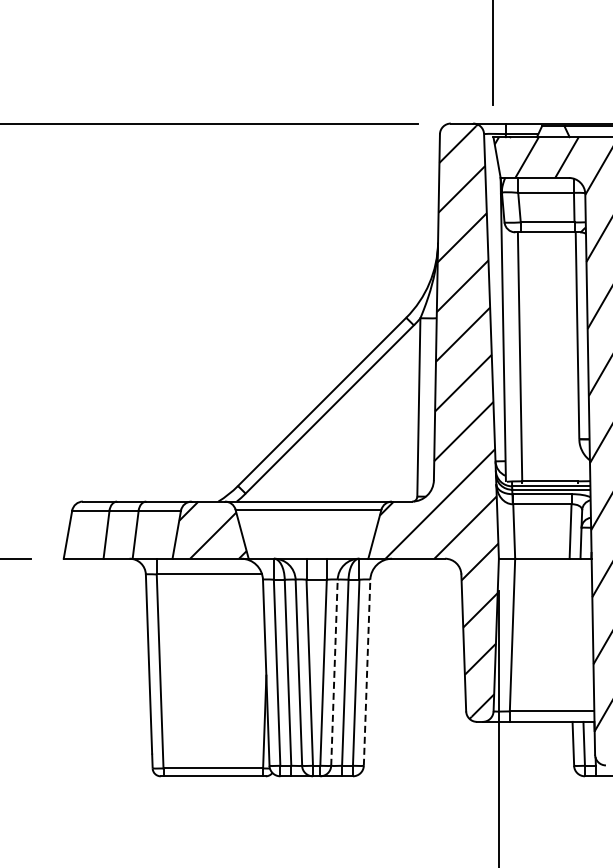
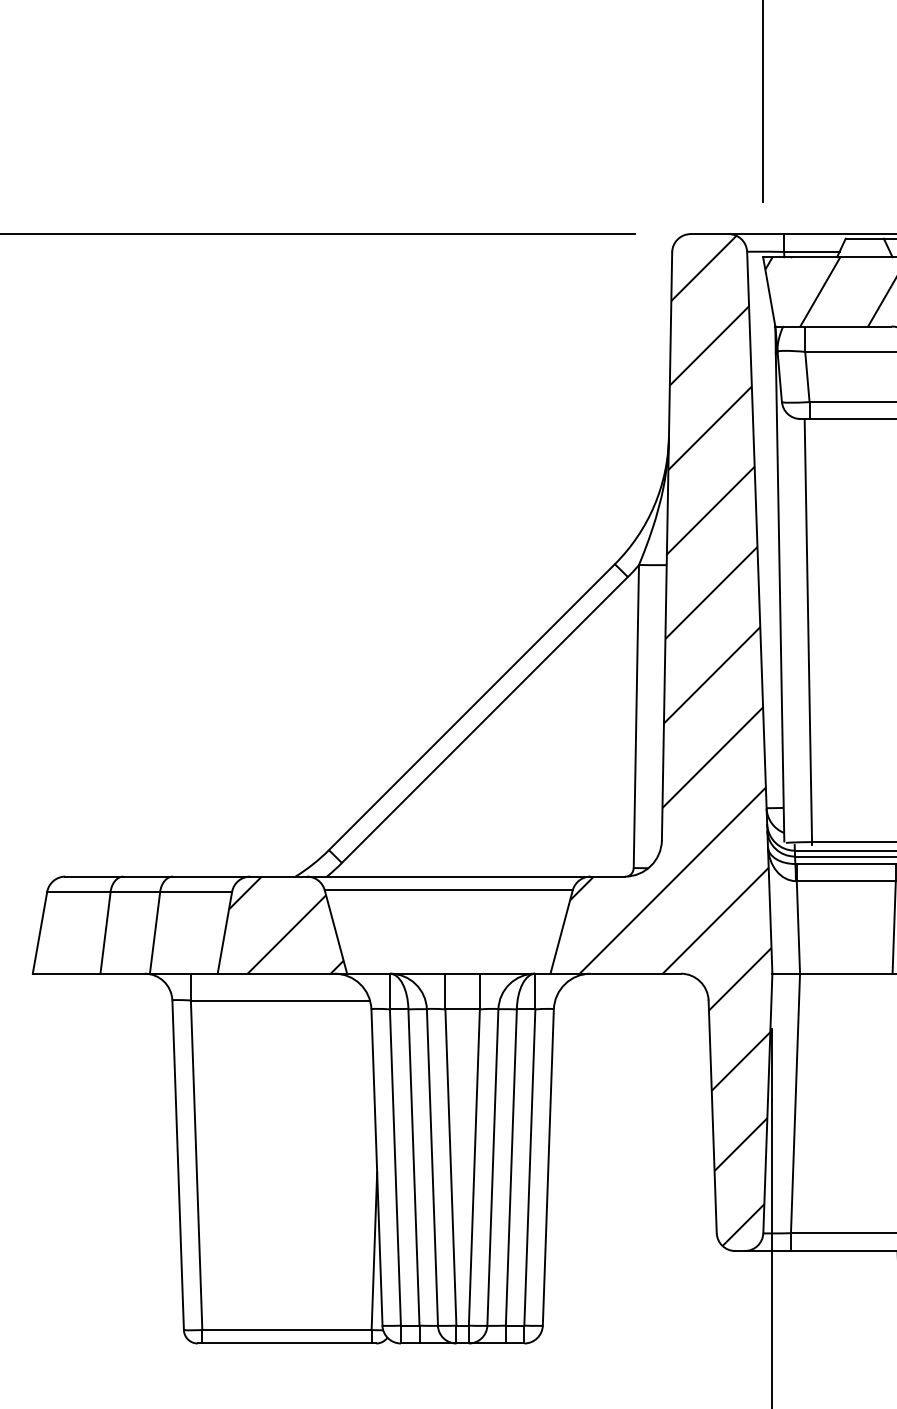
line: (334, 672) -> (492, 1167), dashed -> solid
line: (367, 672) -> (549, 1167), dashed -> solid

